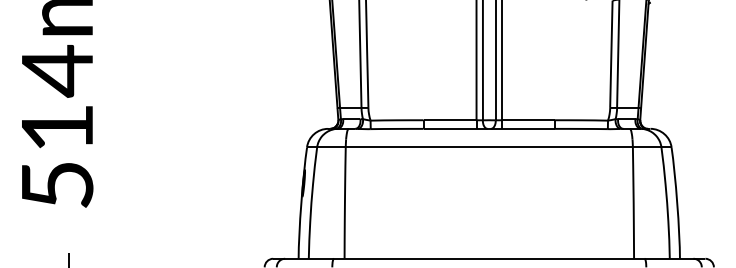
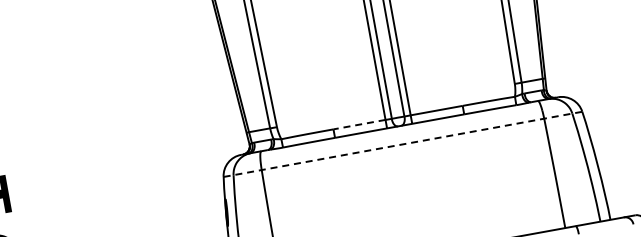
line: (449, 120) -> (358, 124), solid -> dashed
line: (489, 147) -> (403, 144), solid -> dashed

